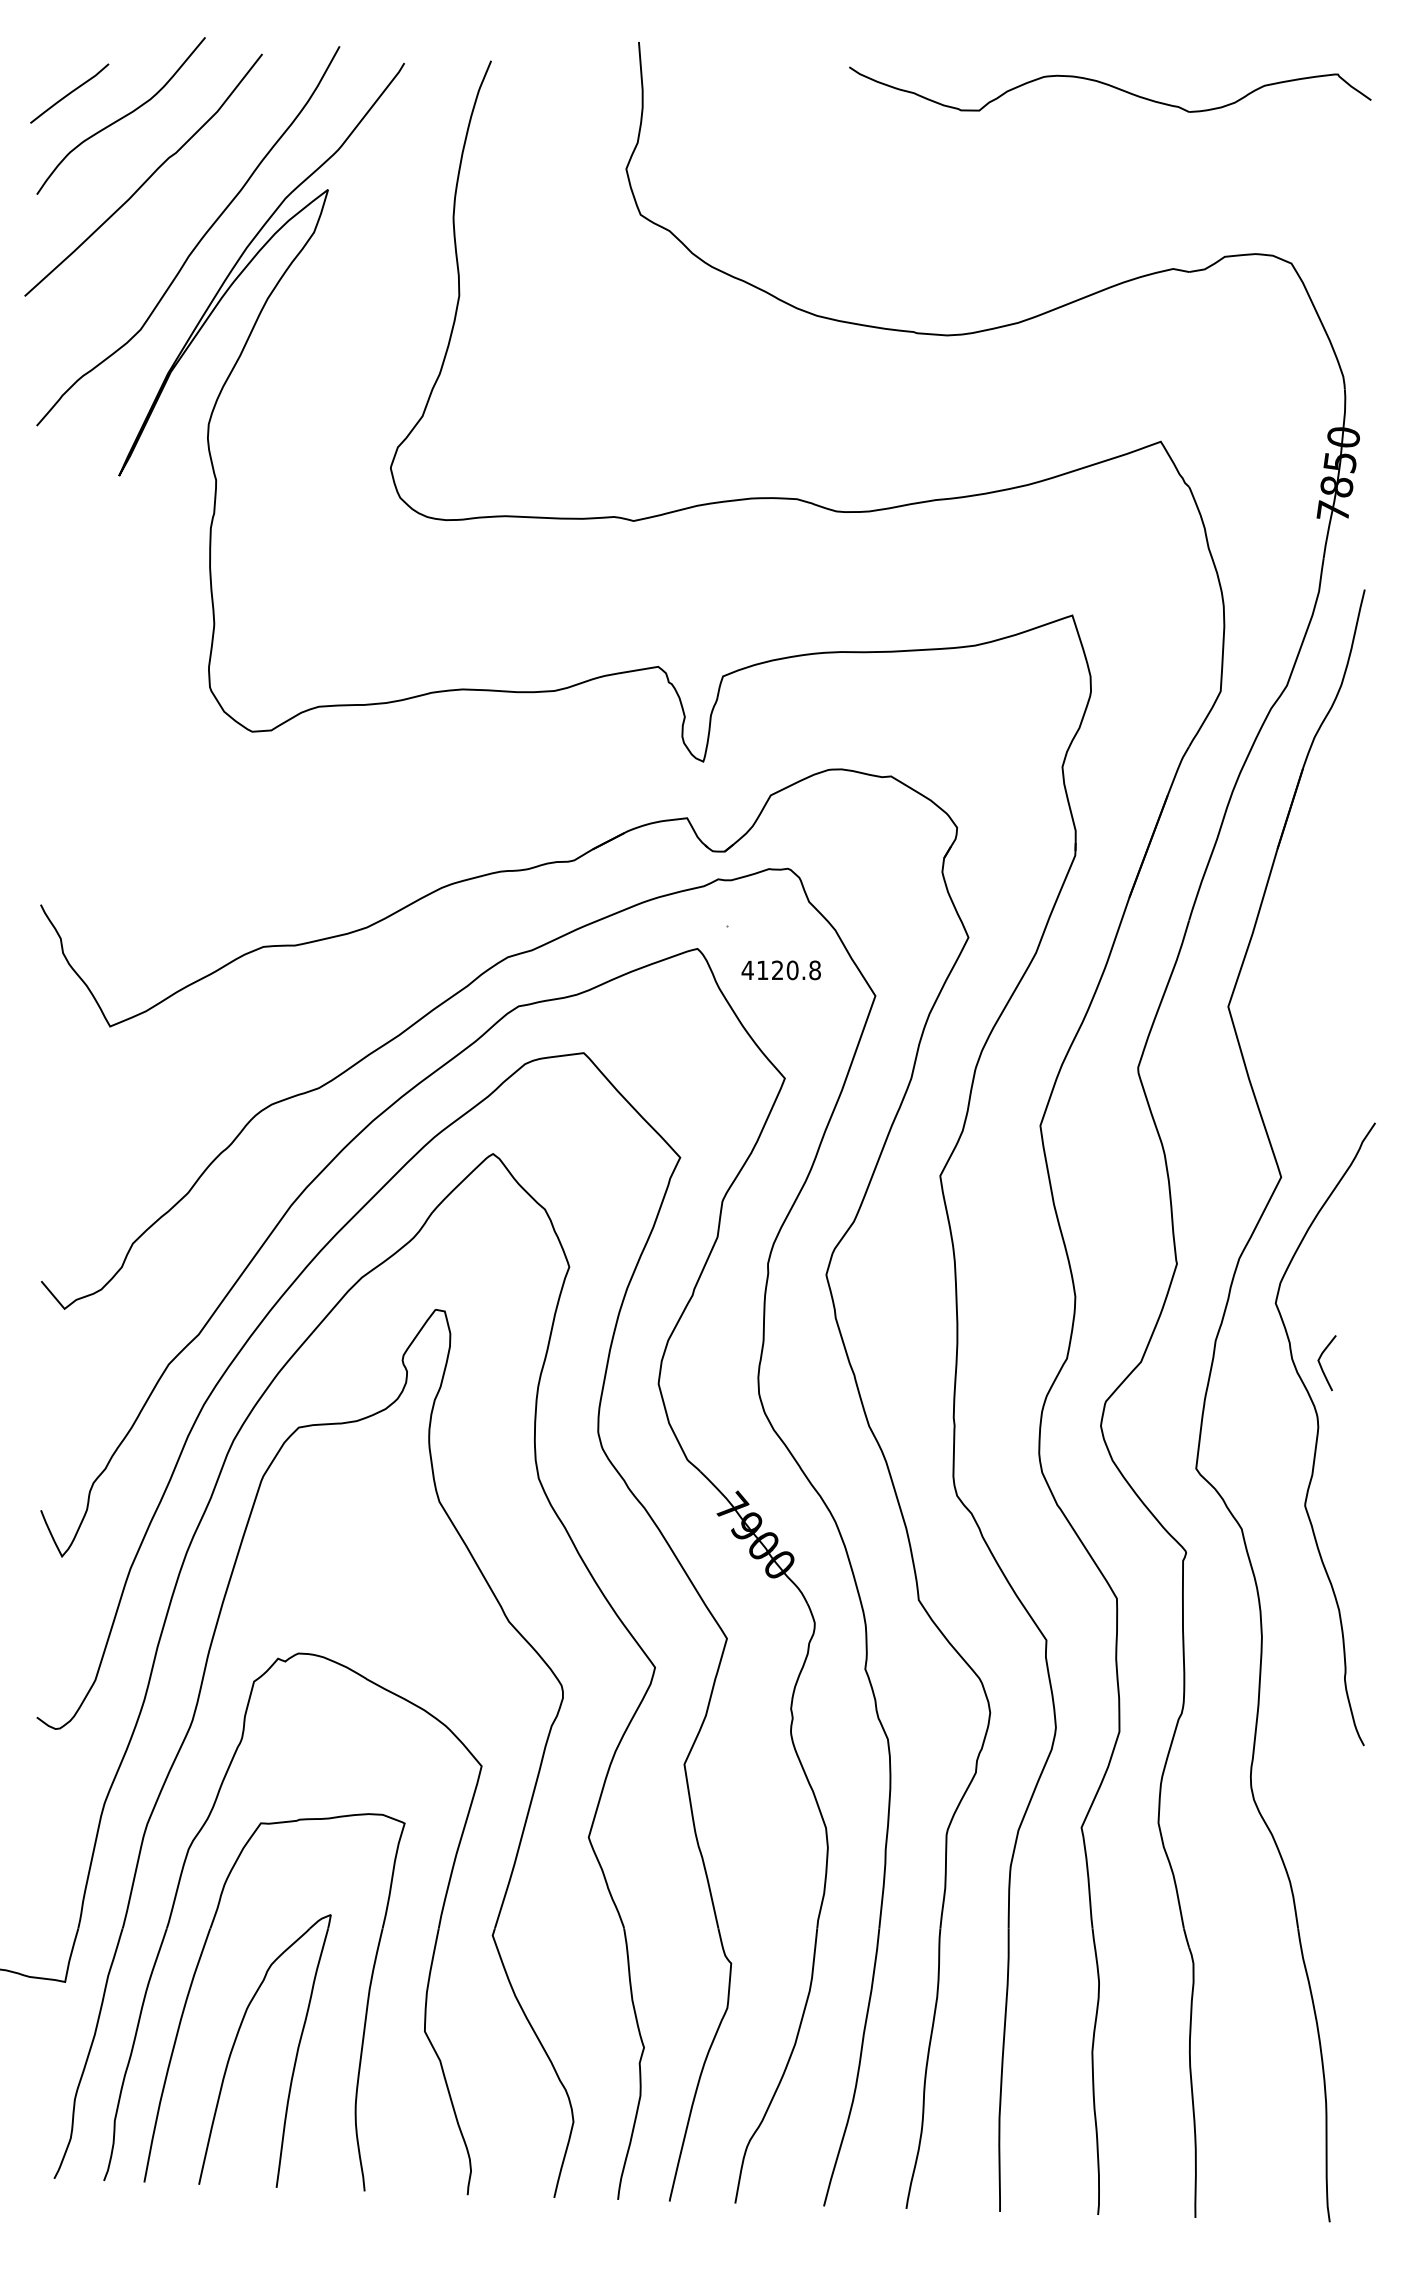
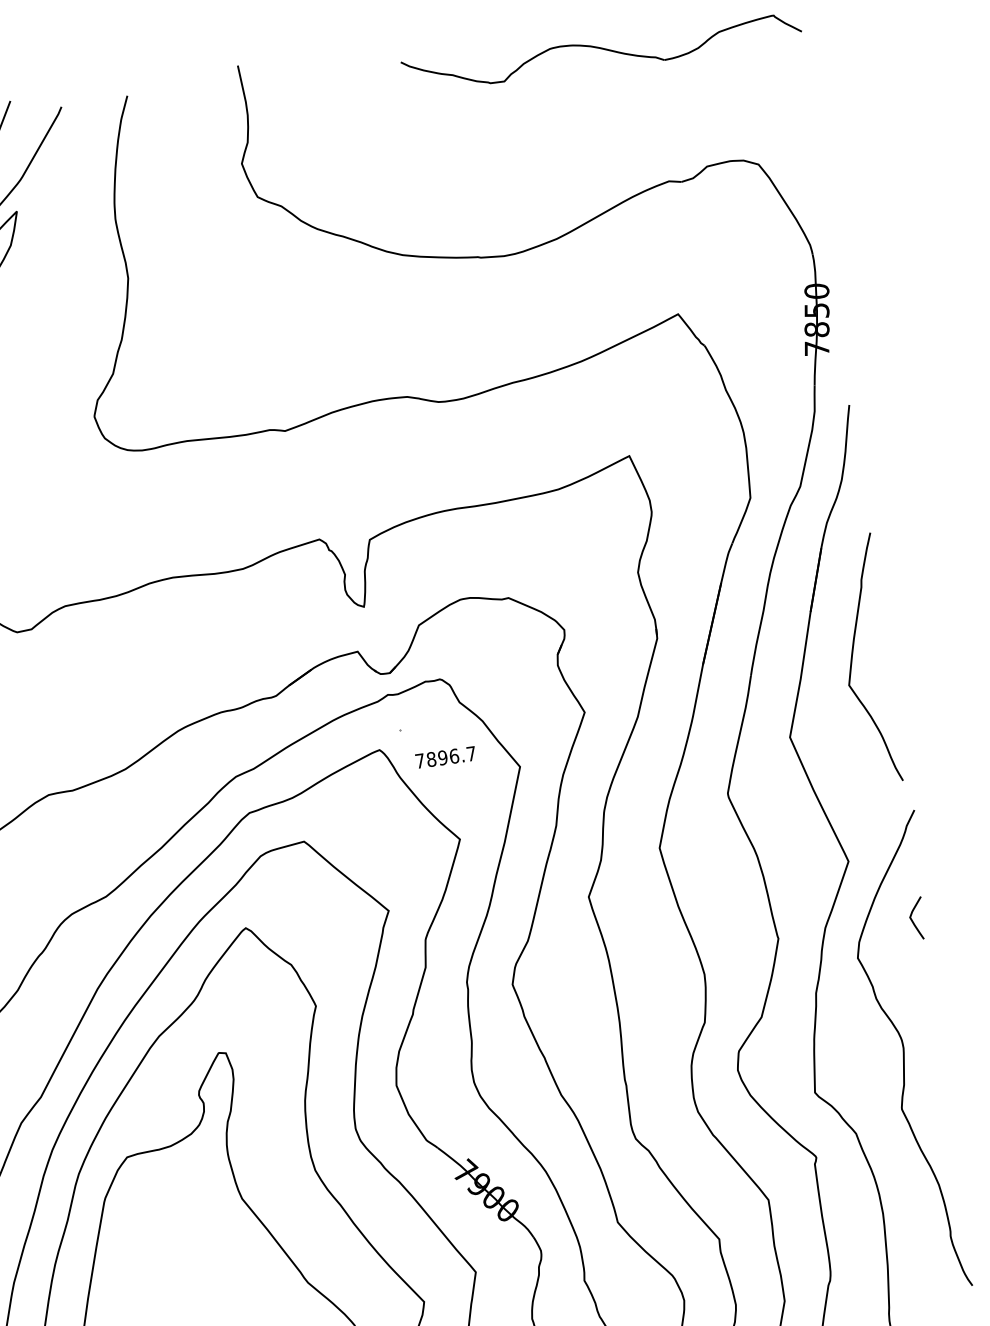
curve: (1323, 915) -> (852, 657), added
text: (780, 970) -> (445, 757), 4120.8 -> 7896.7
curve: (1321, 1365) -> (913, 921), moved

